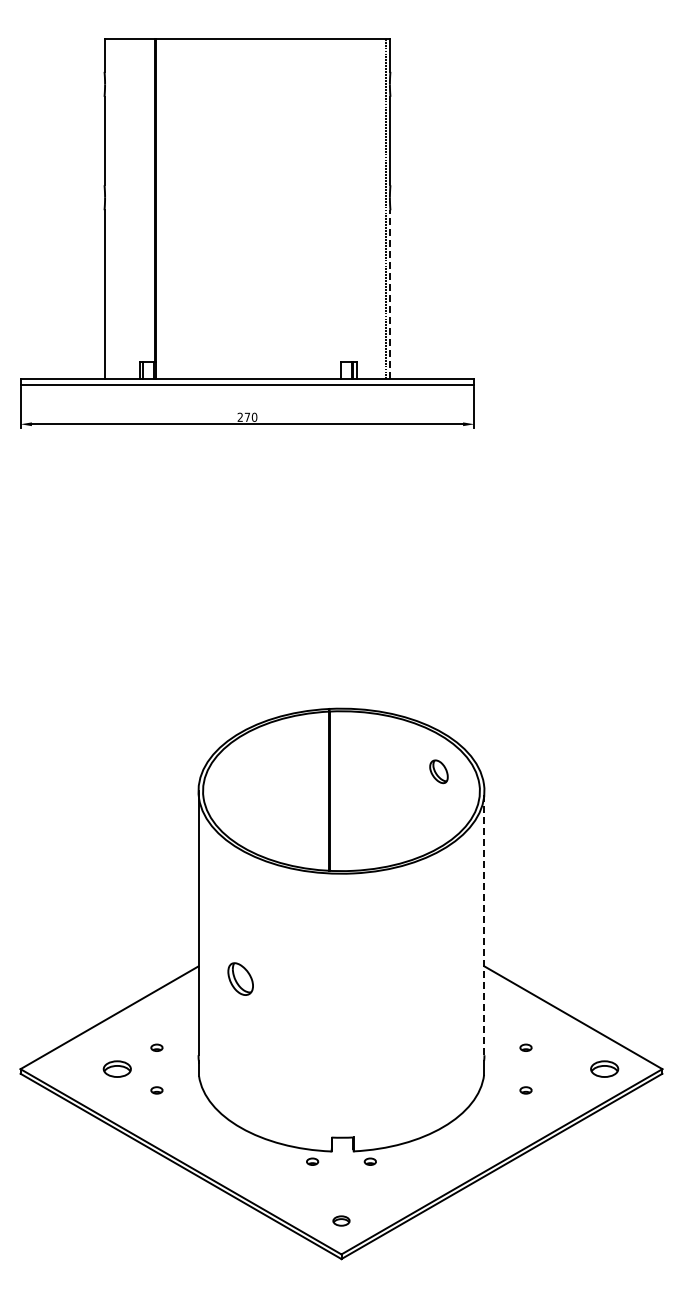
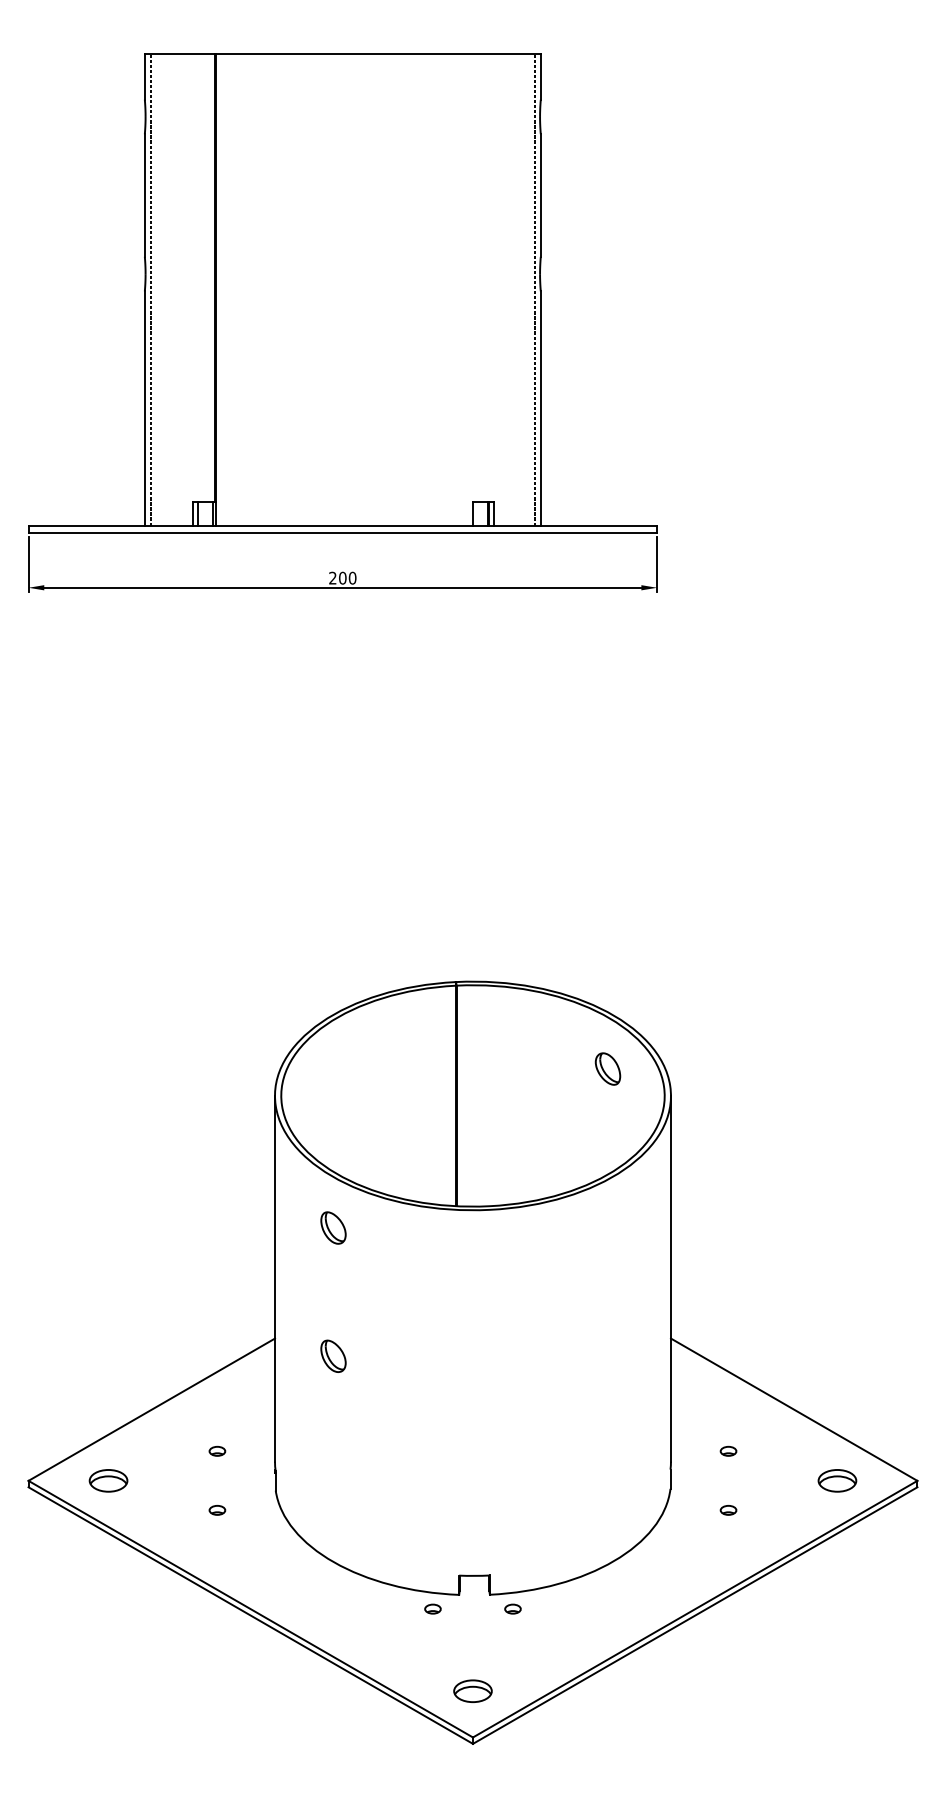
line: (109, 208) -> (151, 288), added
line: (390, 294) -> (540, 408), dashed -> solid
text: (247, 416) -> (342, 577), 270 -> 200
part: (240, 886) -> (333, 1227), added
line: (484, 922) -> (671, 1277), dashed -> solid
part: (240, 979) -> (333, 1356), size x0.71
part: (116, 1068) -> (107, 1479), moved
part: (341, 1220) -> (473, 1690), size x1.67

